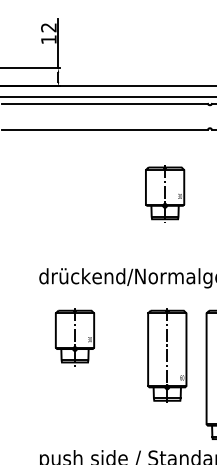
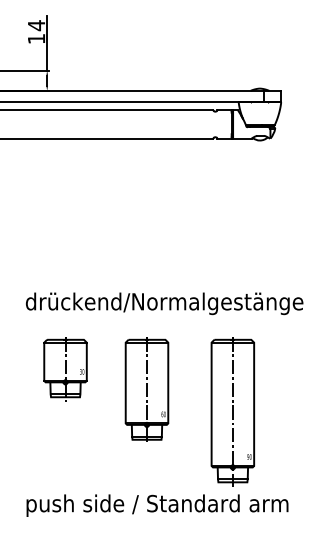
text: (47, 27) -> (35, 25), 12 -> 14
part: (165, 194) -> (165, 210), removed
part: (166, 355) -> (146, 389), moved

